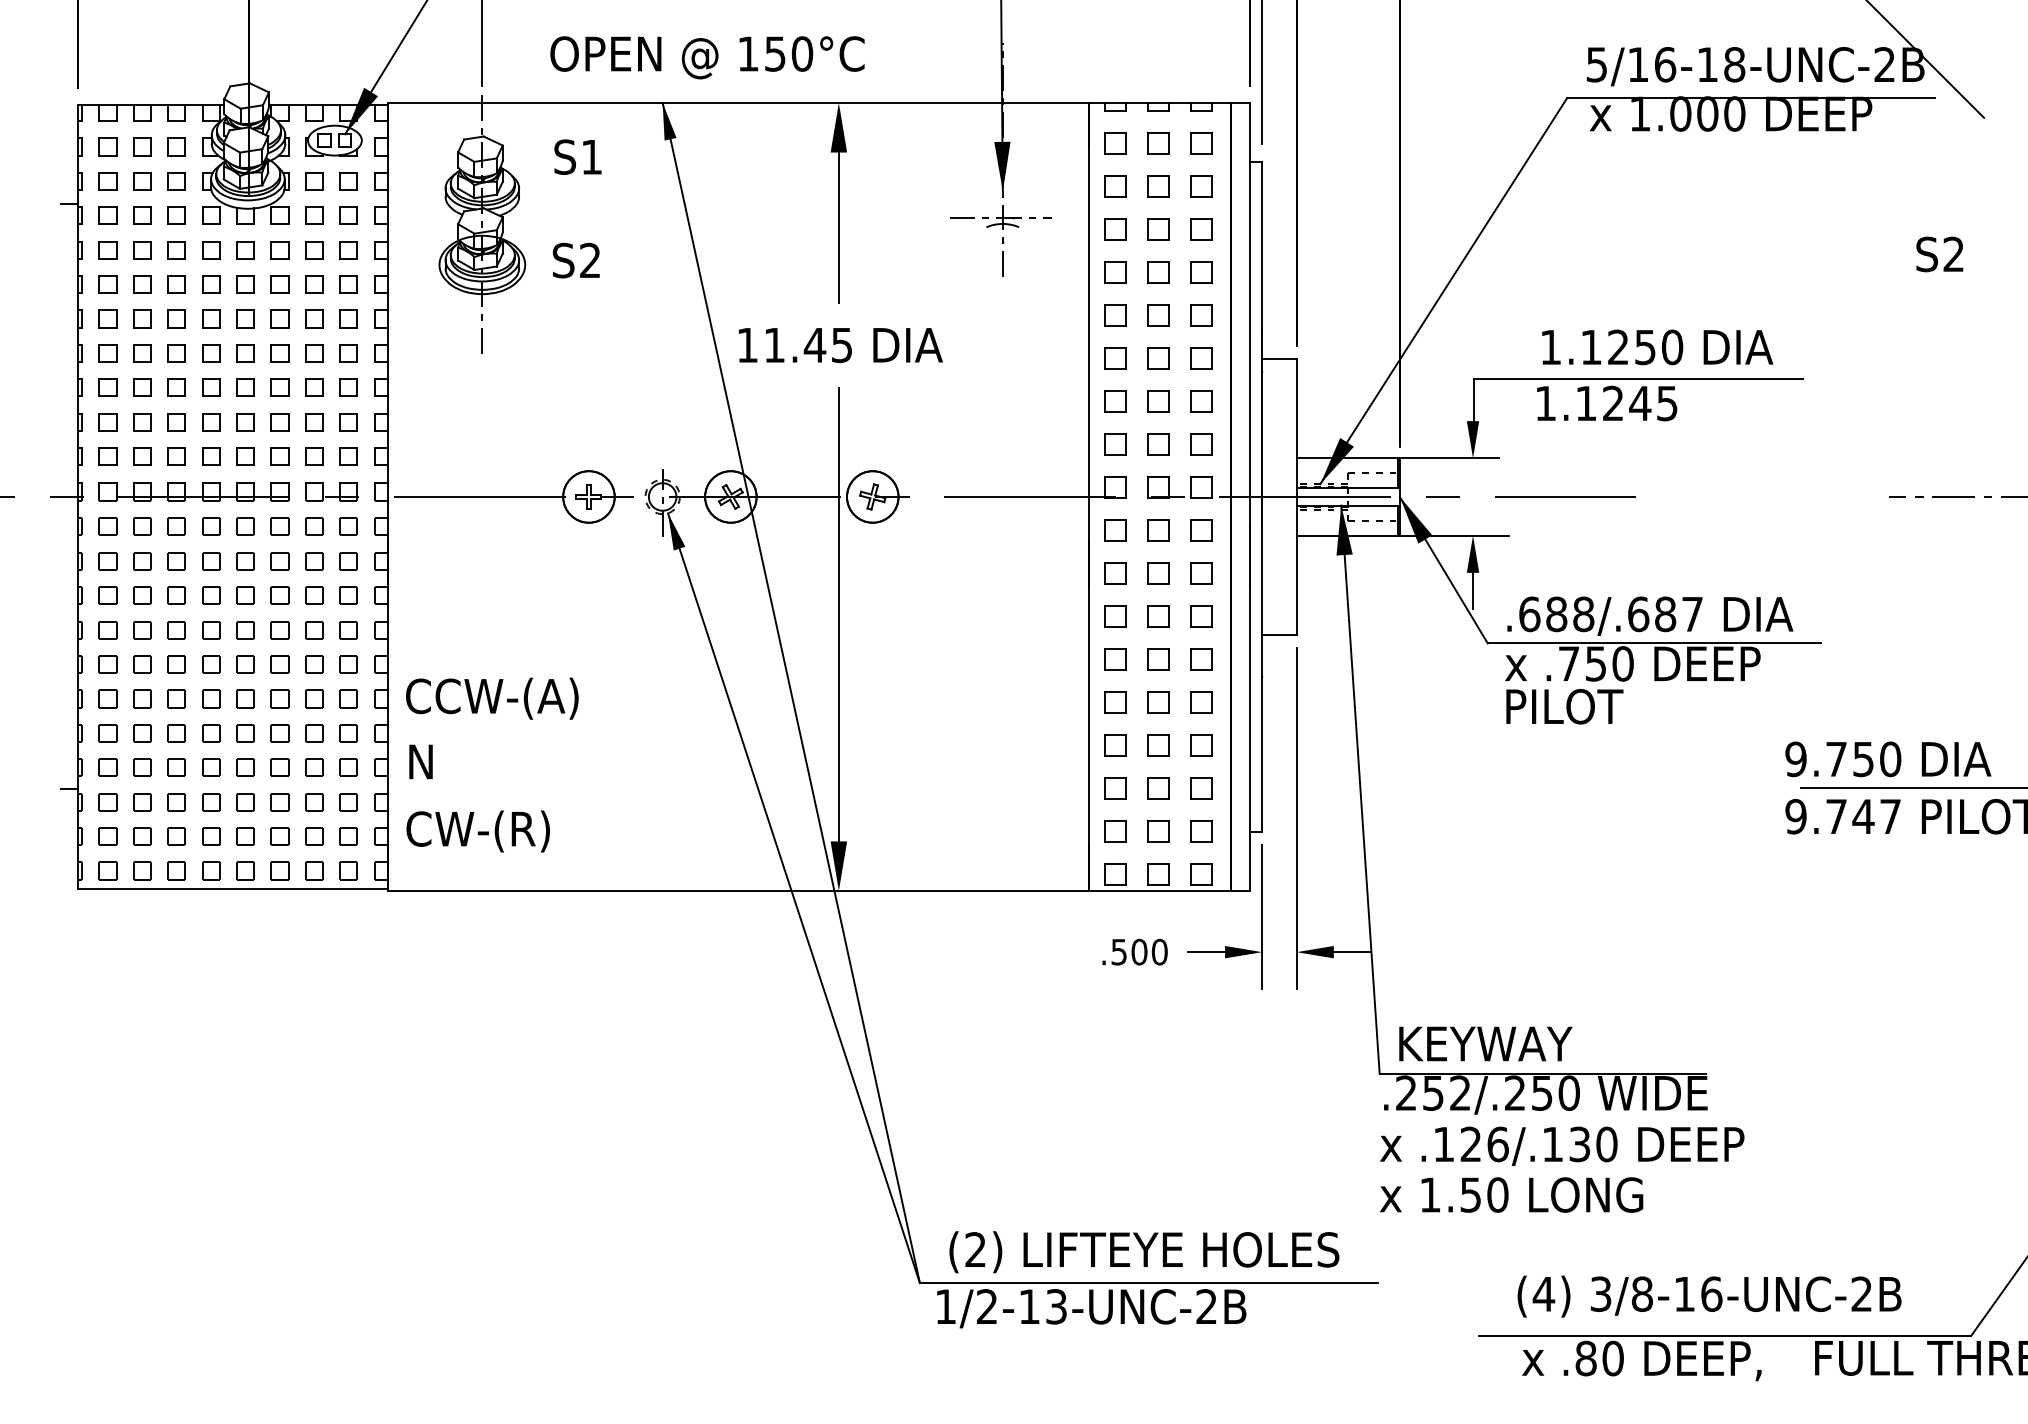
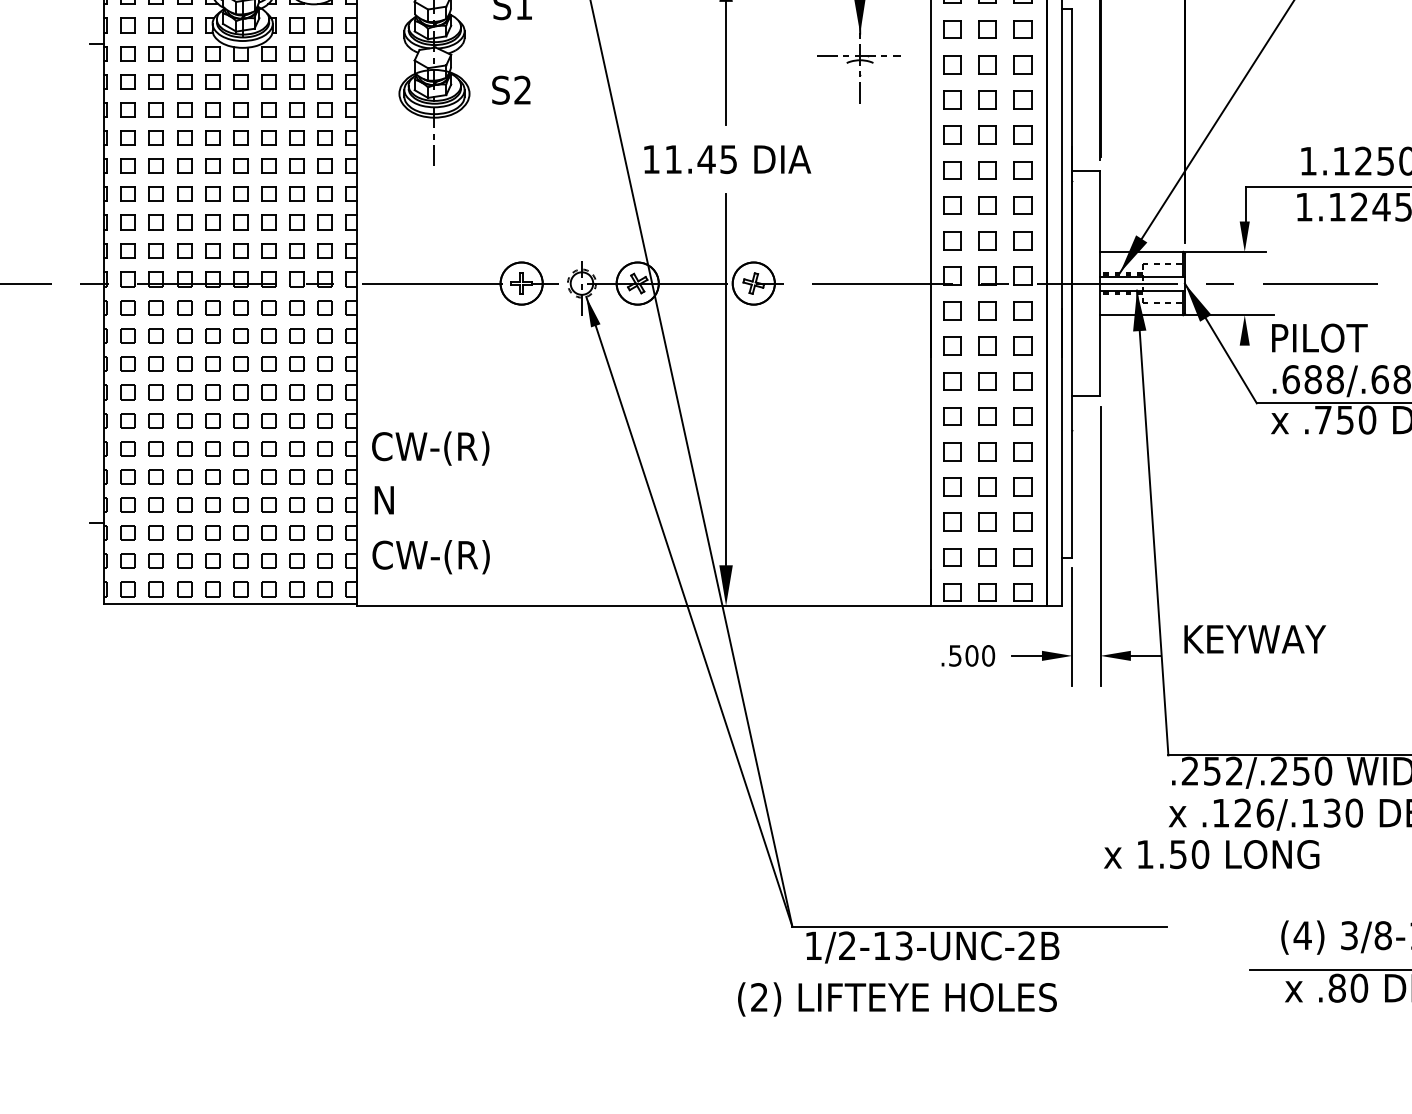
line: (1473, 590) -> (1245, 360), removed
text: (506, 698) -> (454, 448), CCW-(A) -> CW-(R)
text: (1564, 706) -> (1319, 337), moved
text: (1485, 1043) -> (1254, 638), moved
text: (1511, 1194) -> (1211, 854), moved
text: (1144, 1252) -> (897, 999), moved

